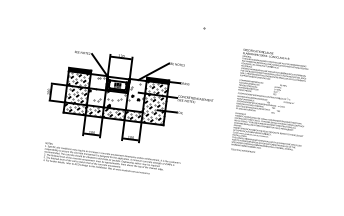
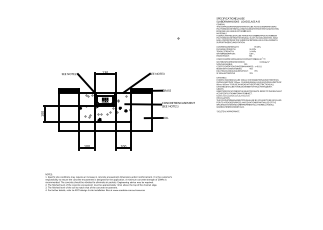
hatch: (115, 97) -> (104, 111), removed
text: (271, 103) -> (248, 64), moved
text: (111, 160) -> (108, 182), moved

